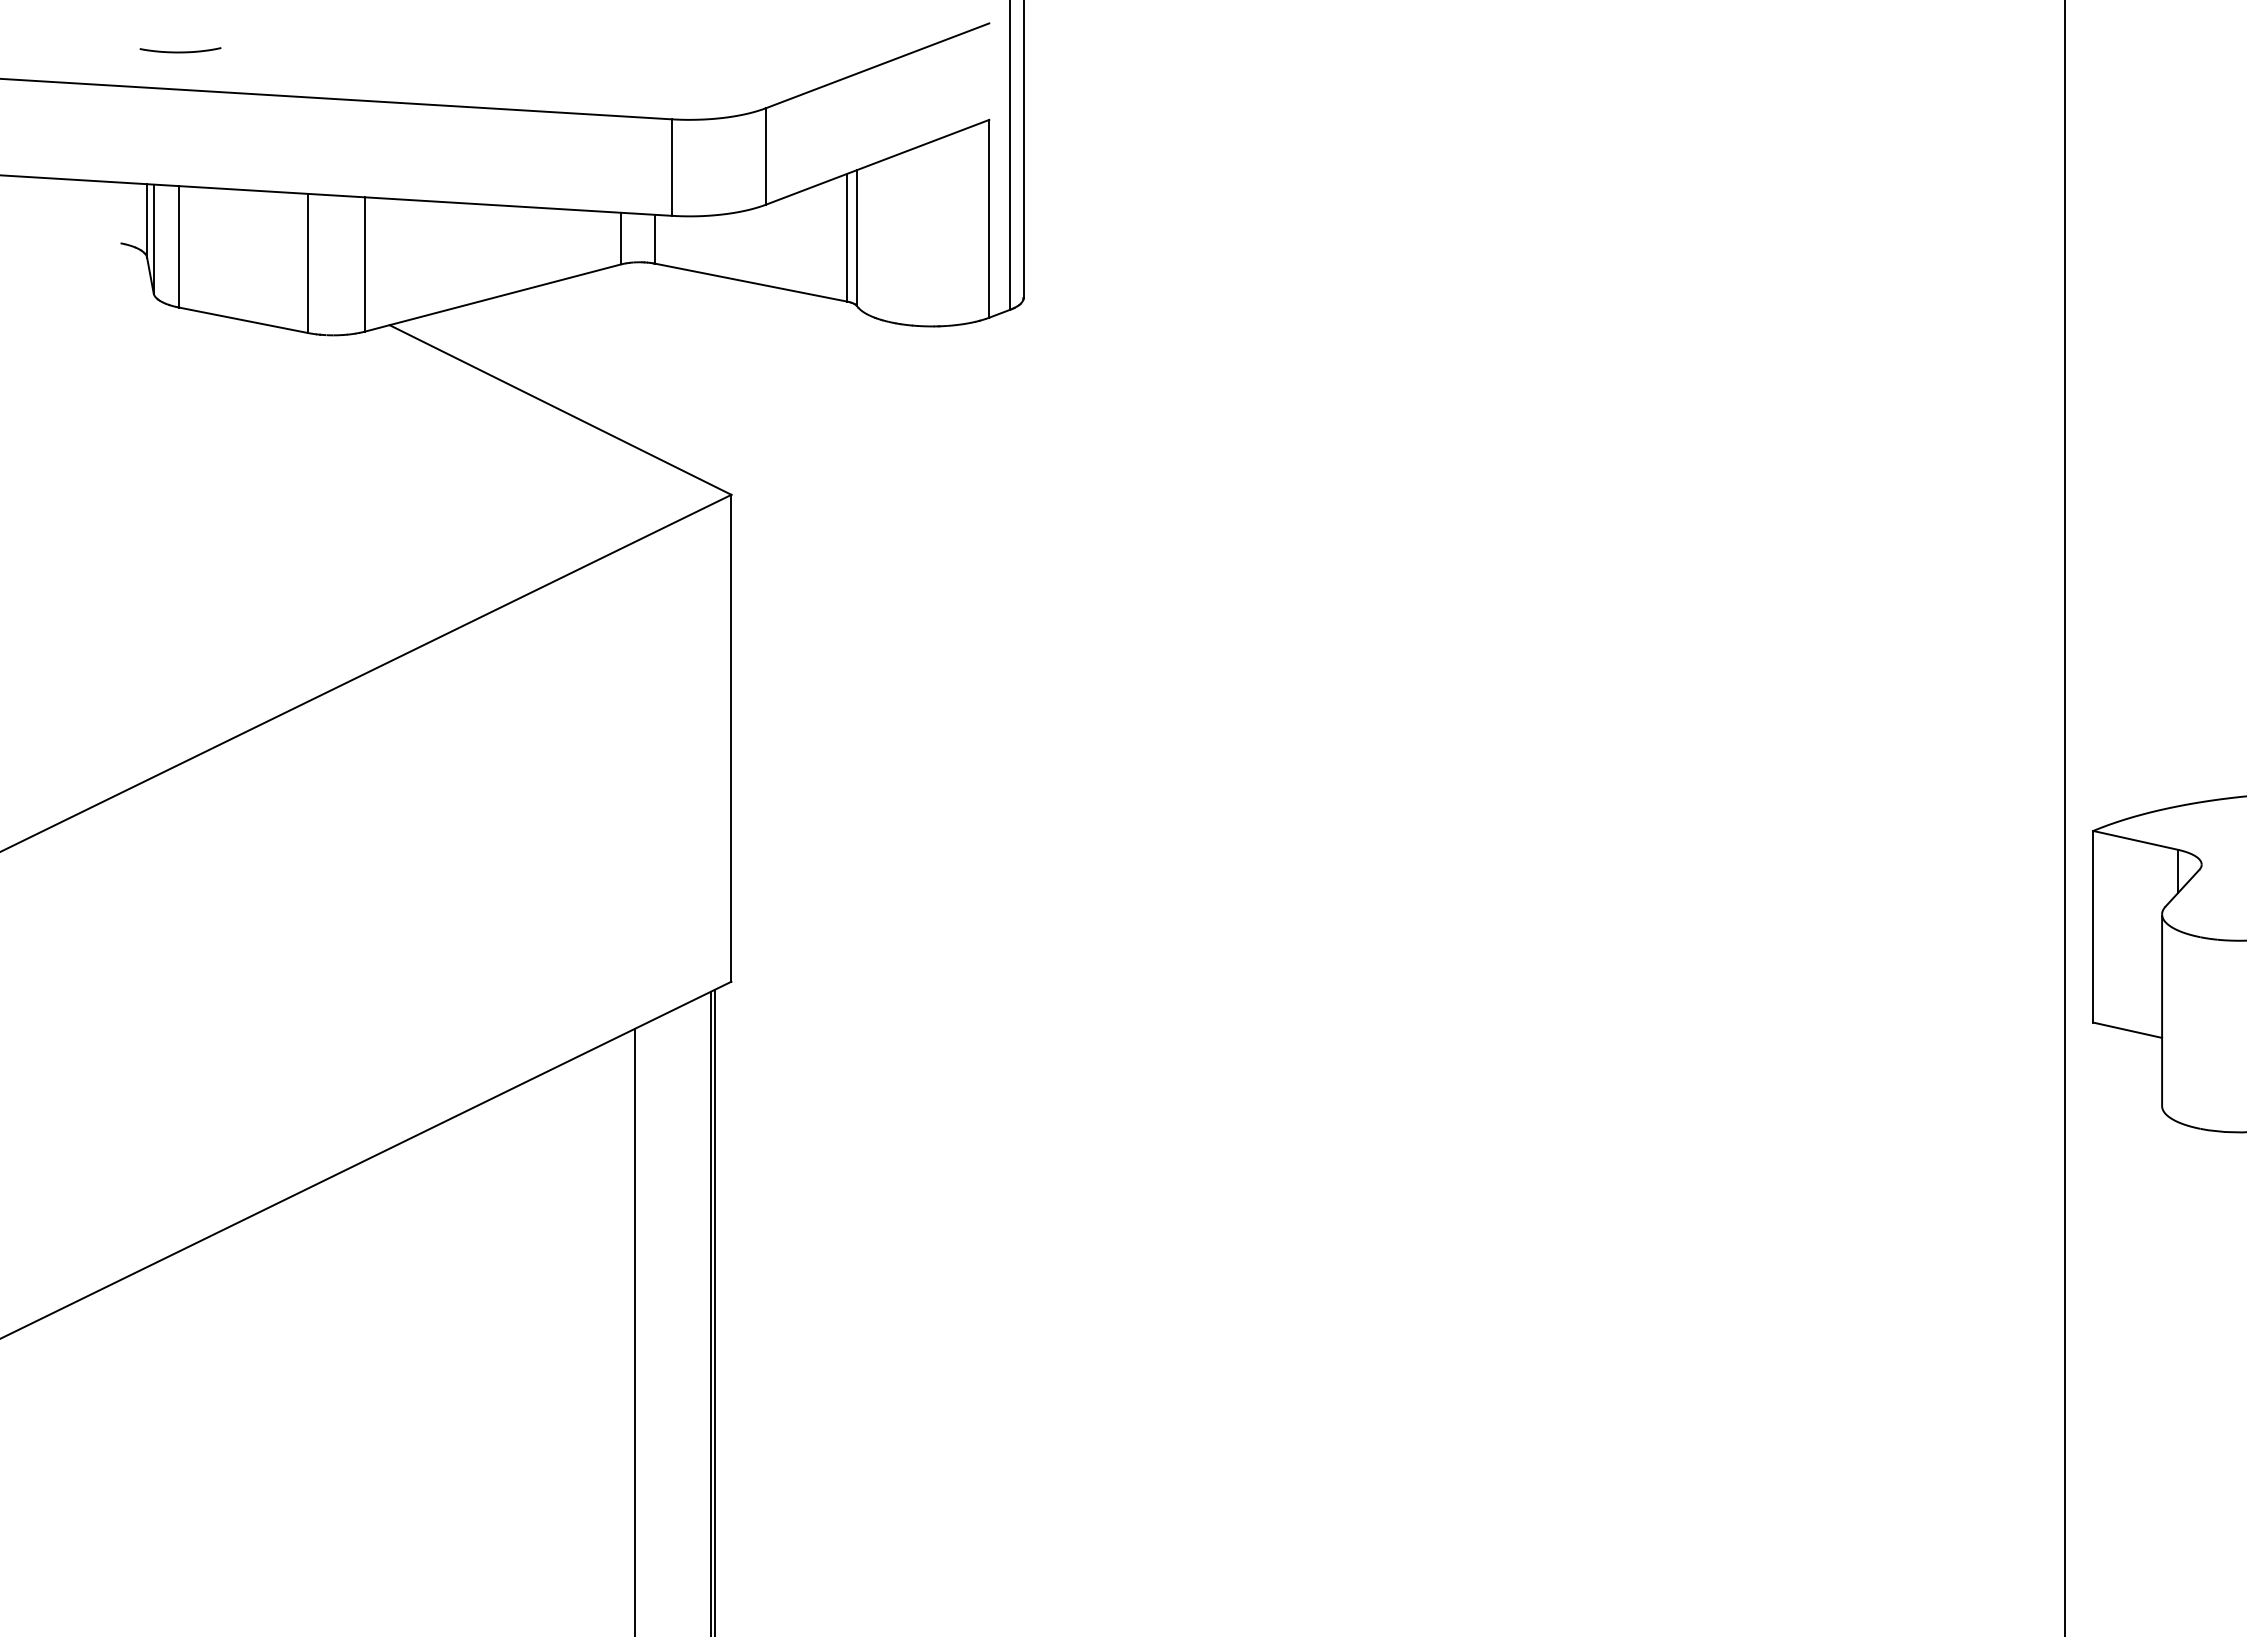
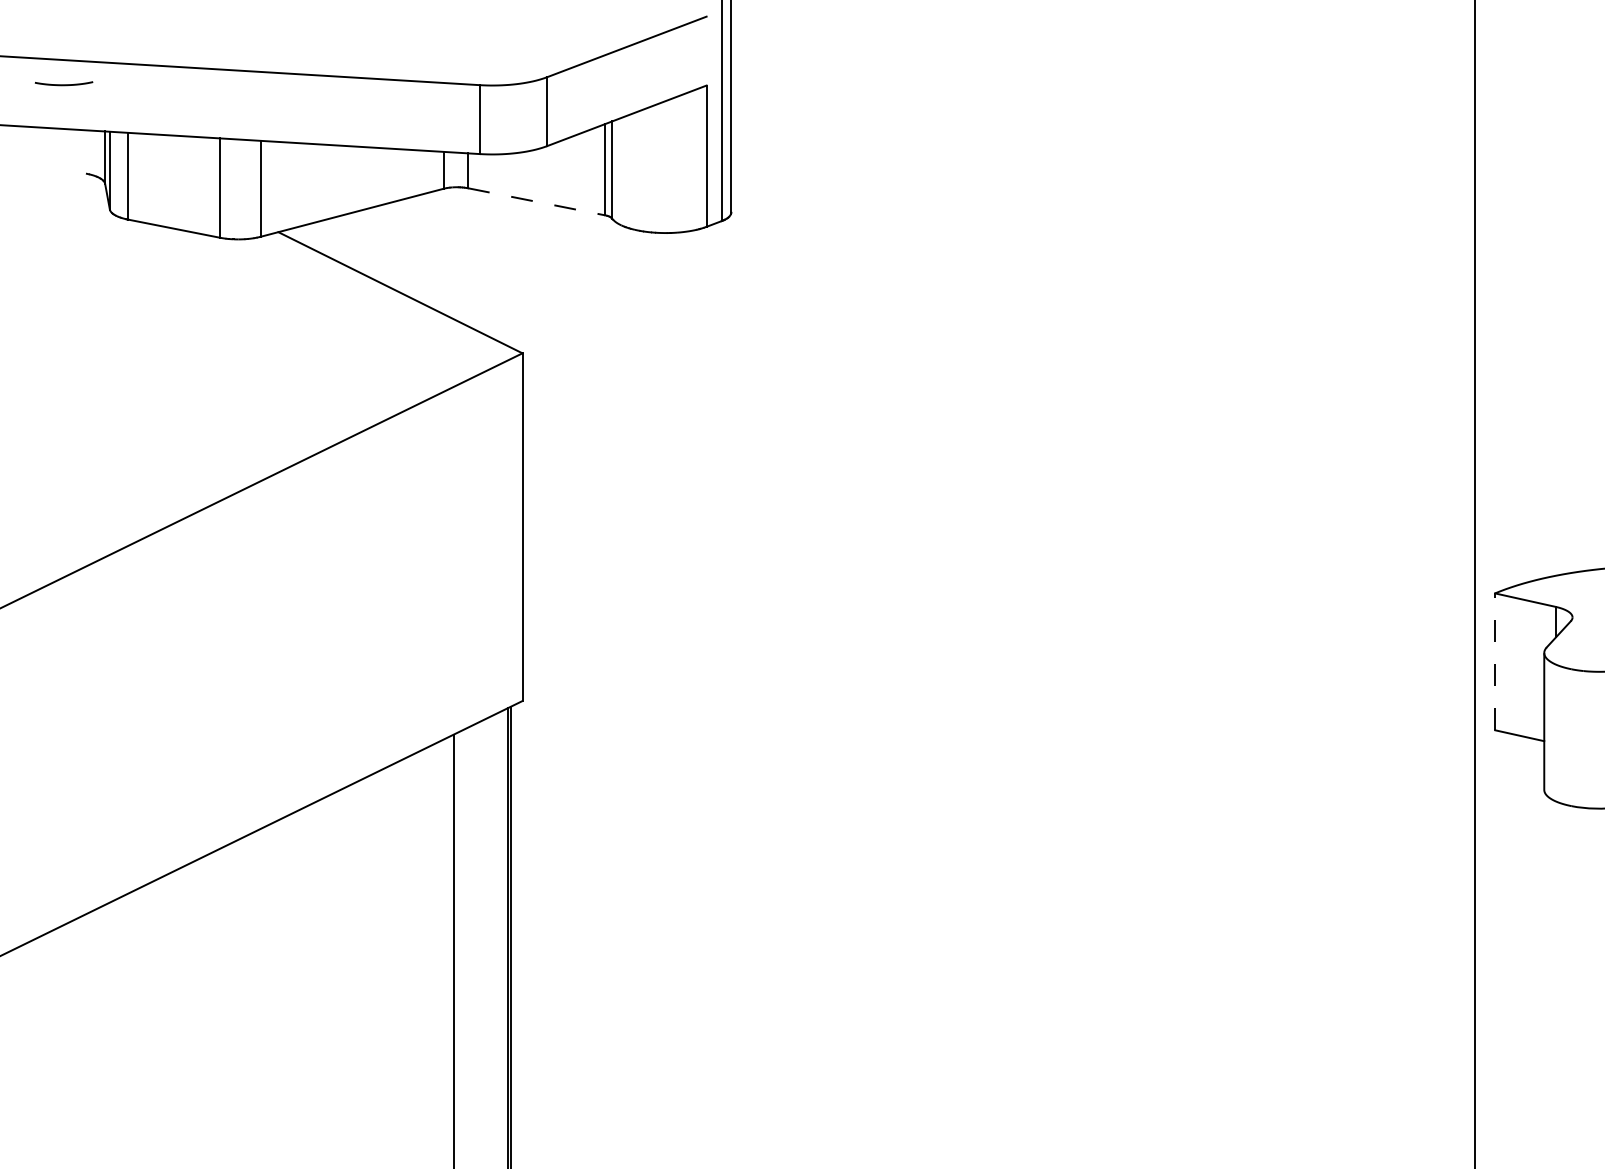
curve: (180, 51) -> (64, 84), moved
line: (751, 282) -> (536, 201), solid -> dashed
line: (2093, 926) -> (1495, 661), solid -> dashed

